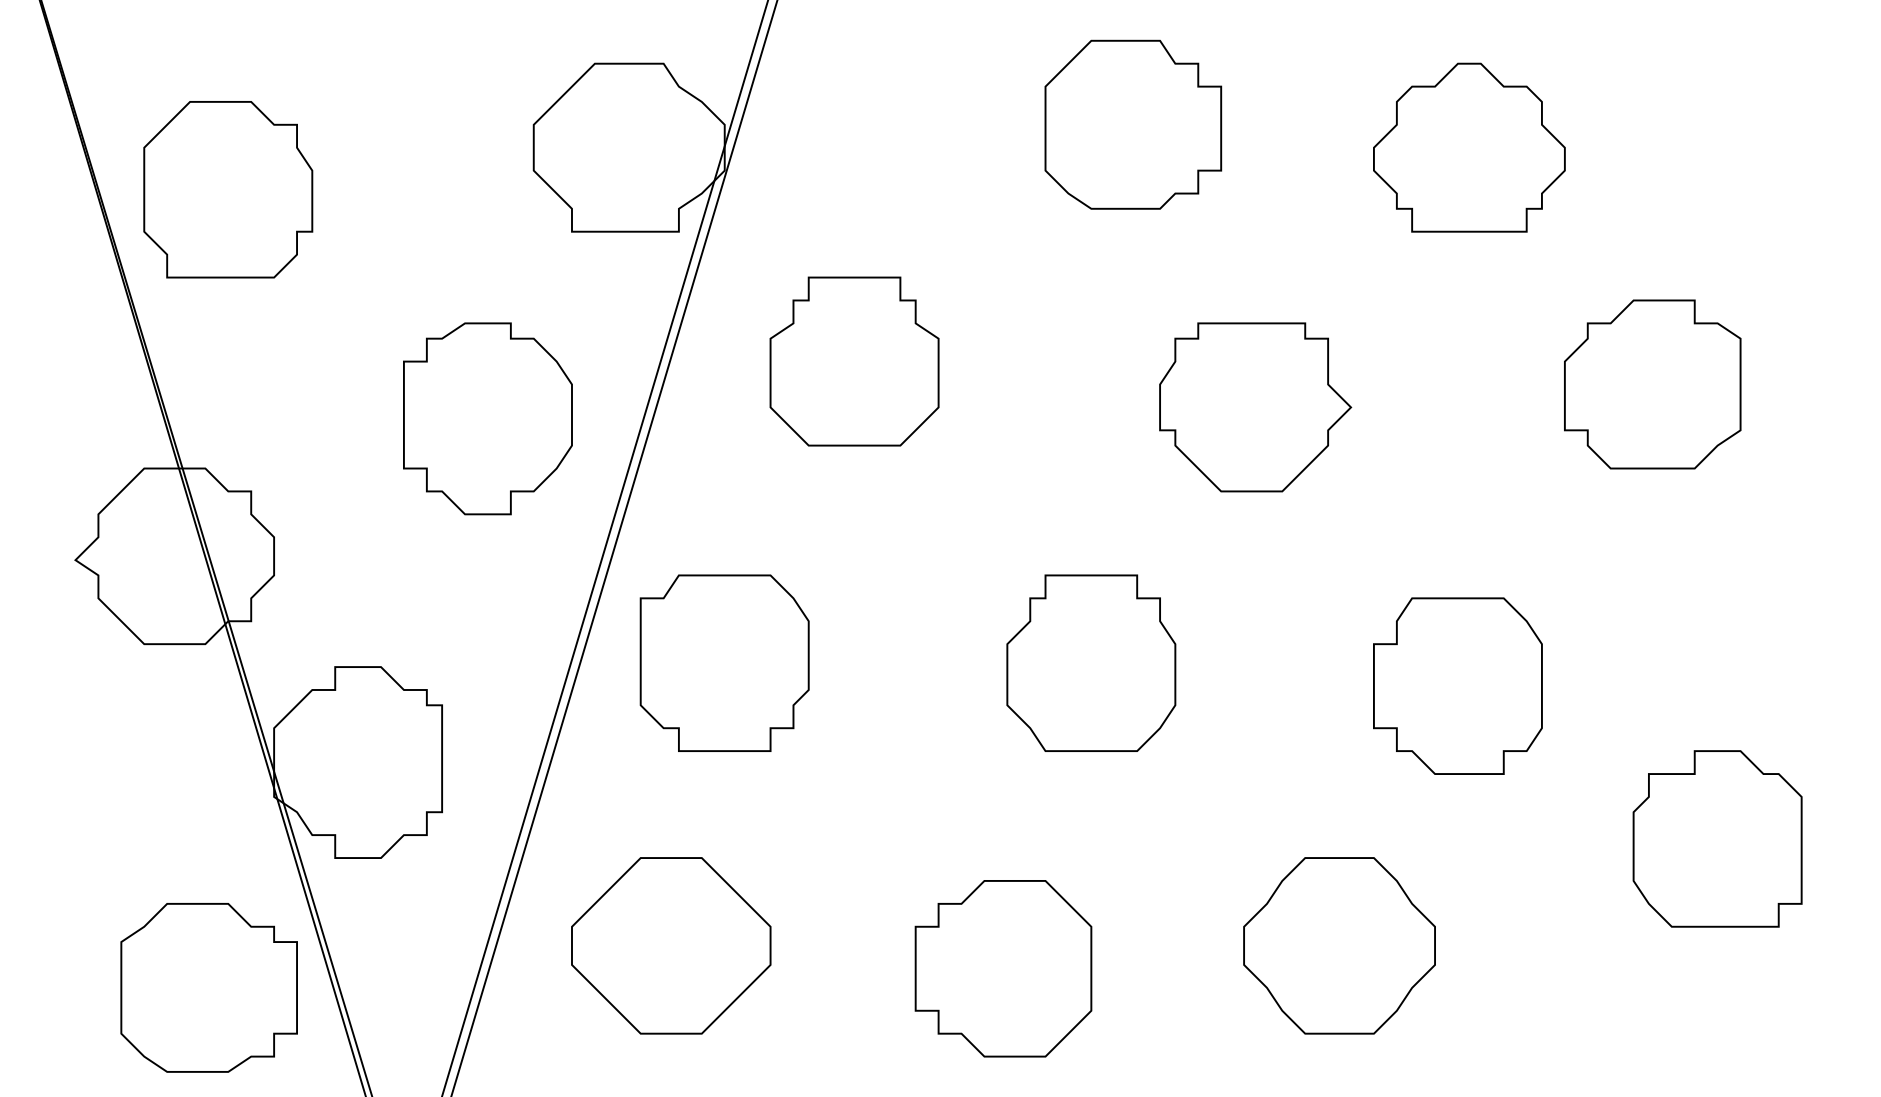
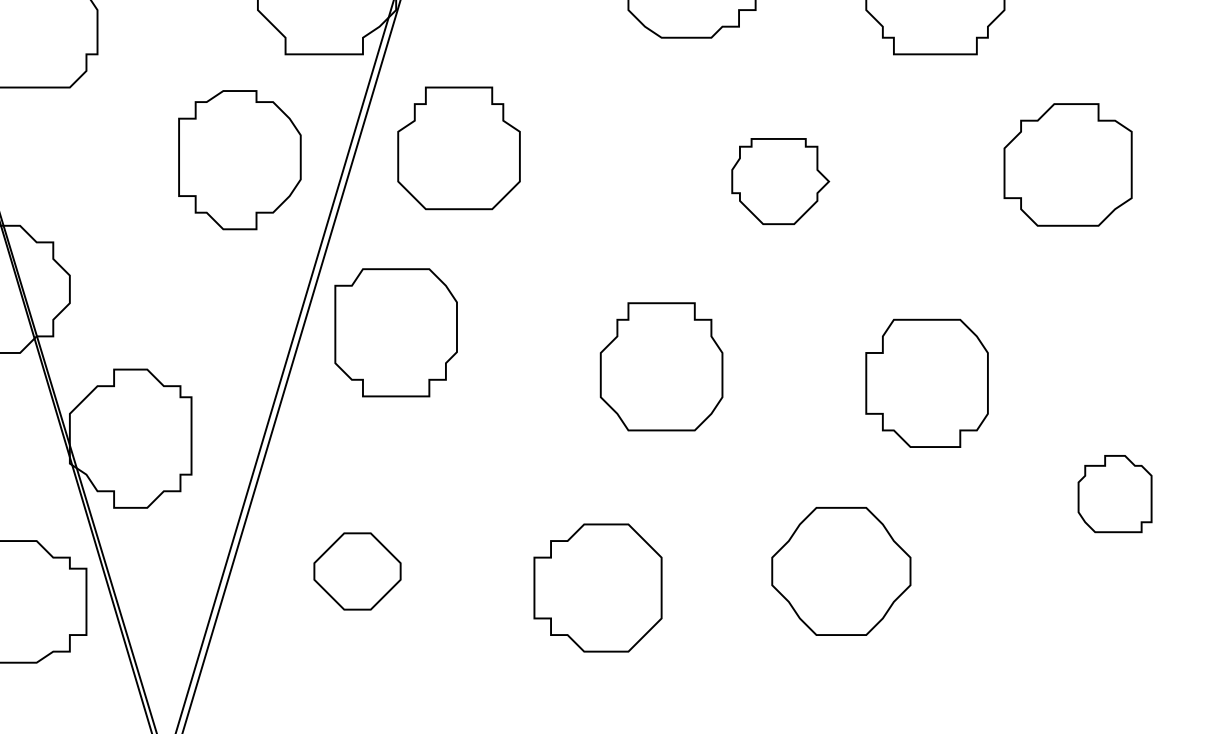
part: (854, 361) -> (458, 148), moved
part: (1255, 407) -> (780, 181), size x0.7
part: (487, 418) -> (239, 159), moved
part: (724, 662) -> (395, 332), moved
part: (1717, 838) -> (1115, 493), size x0.6
part: (671, 945) -> (357, 571), size x0.6

